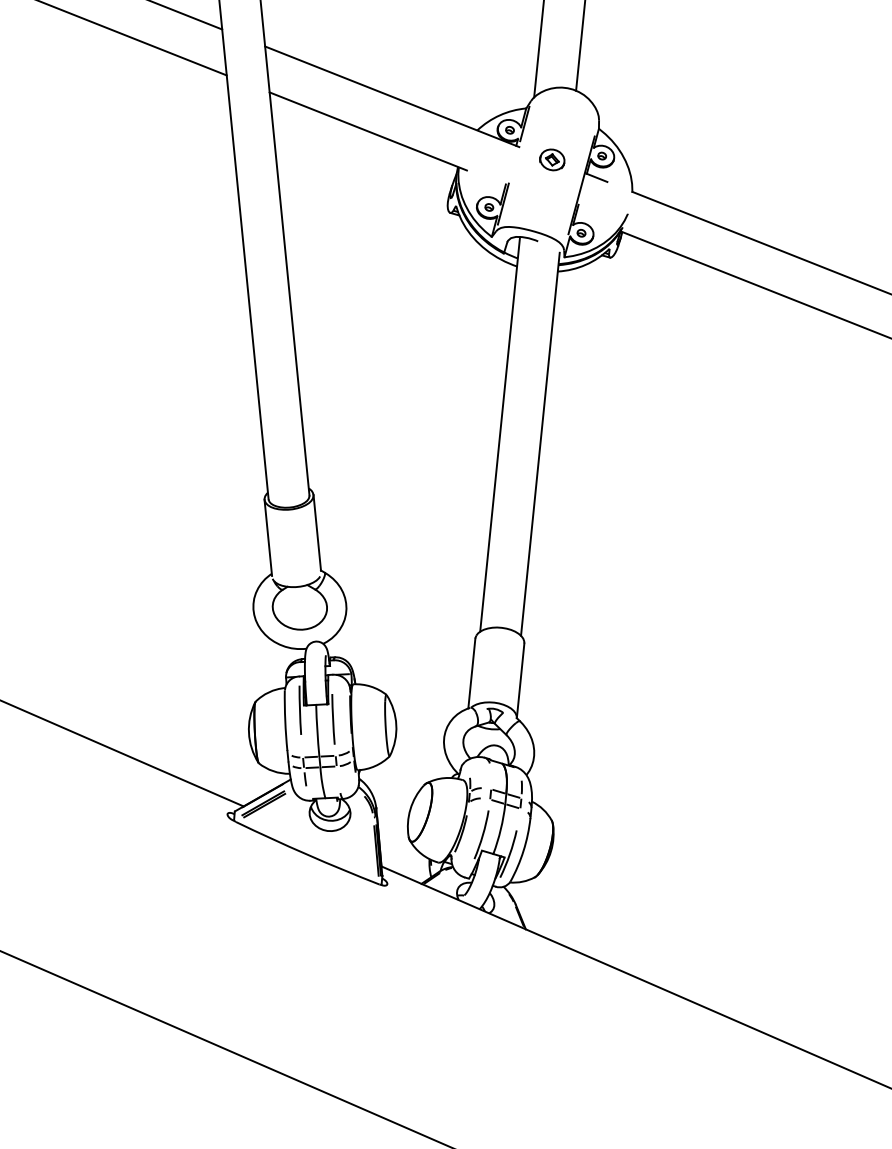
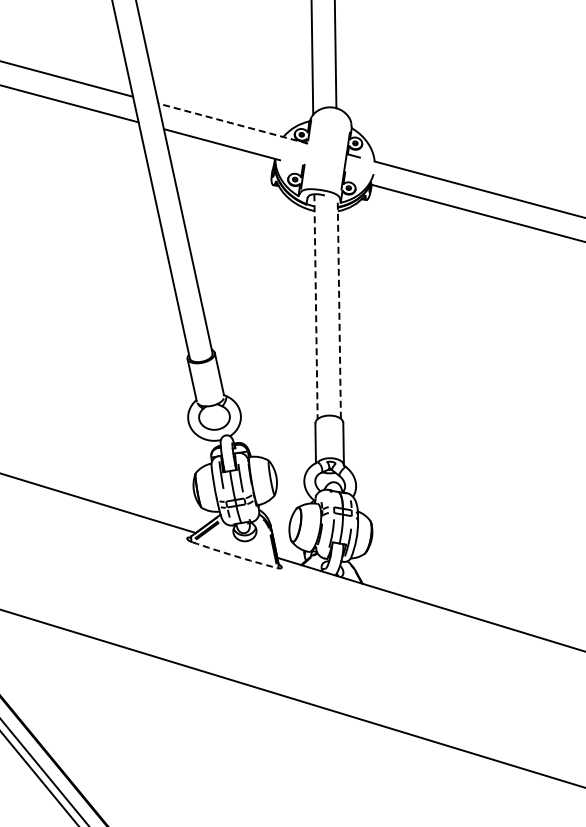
line: (390, 96) -> (232, 123), solid -> dashed
part: (552, 159) -> (327, 148), removed
line: (500, 435) -> (316, 307), solid -> dashed
line: (540, 443) -> (339, 309), solid -> dashed
arc: (306, 853) -> (234, 555), solid -> dashed

